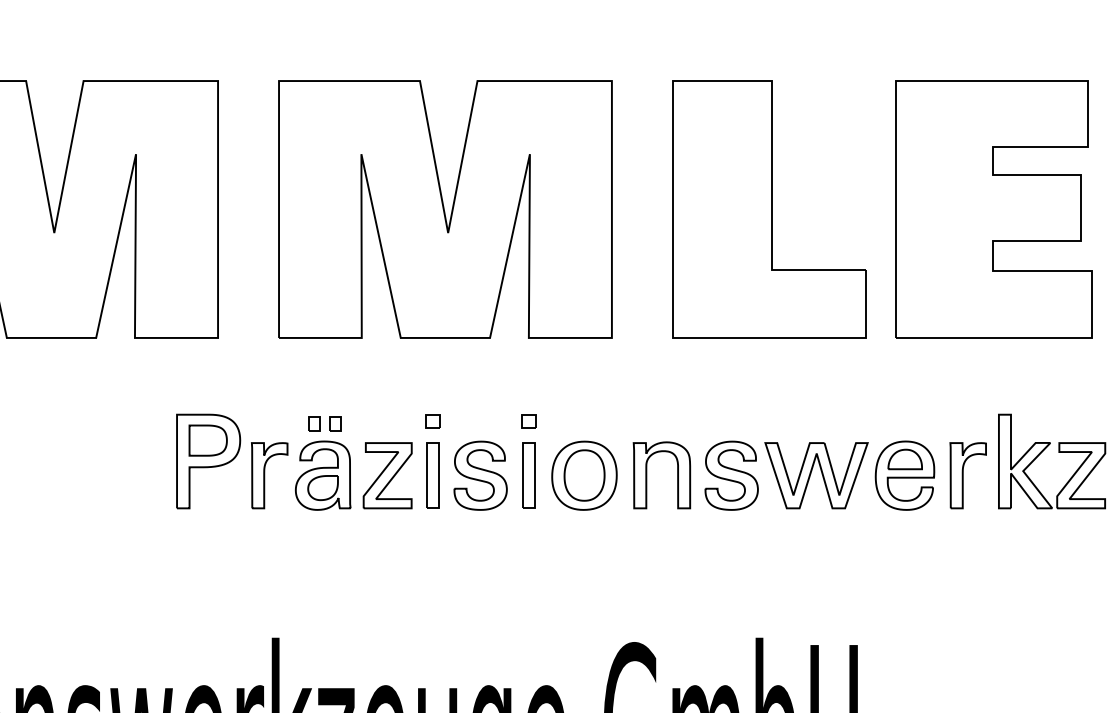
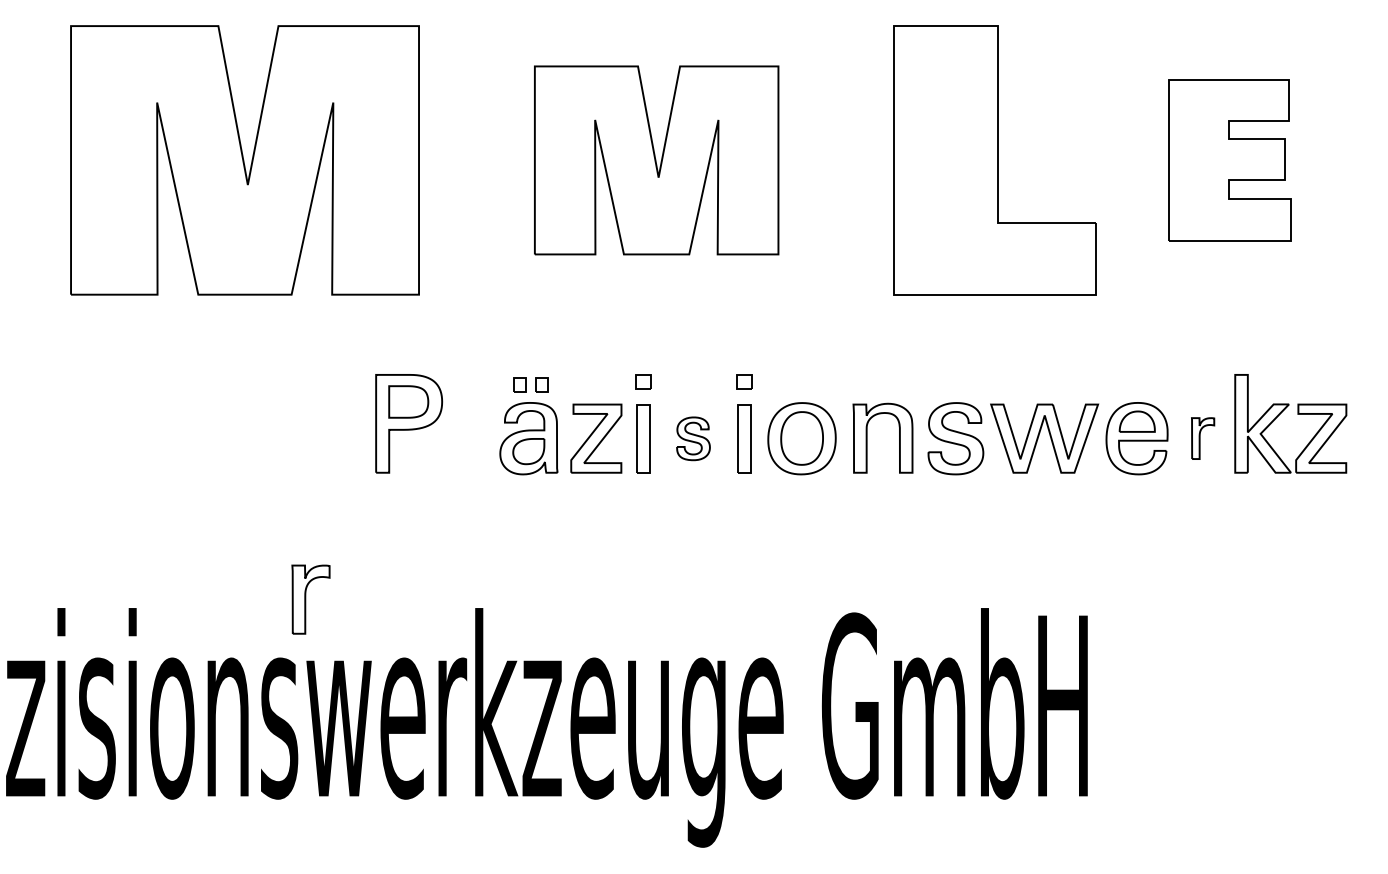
part: (445, 209) -> (656, 160), size x0.7
part: (993, 209) -> (1229, 160), size x0.6
part: (269, 475) -> (310, 599), moved
part: (480, 475) -> (693, 438), size x0.6
part: (967, 475) -> (1202, 438), size x0.6

